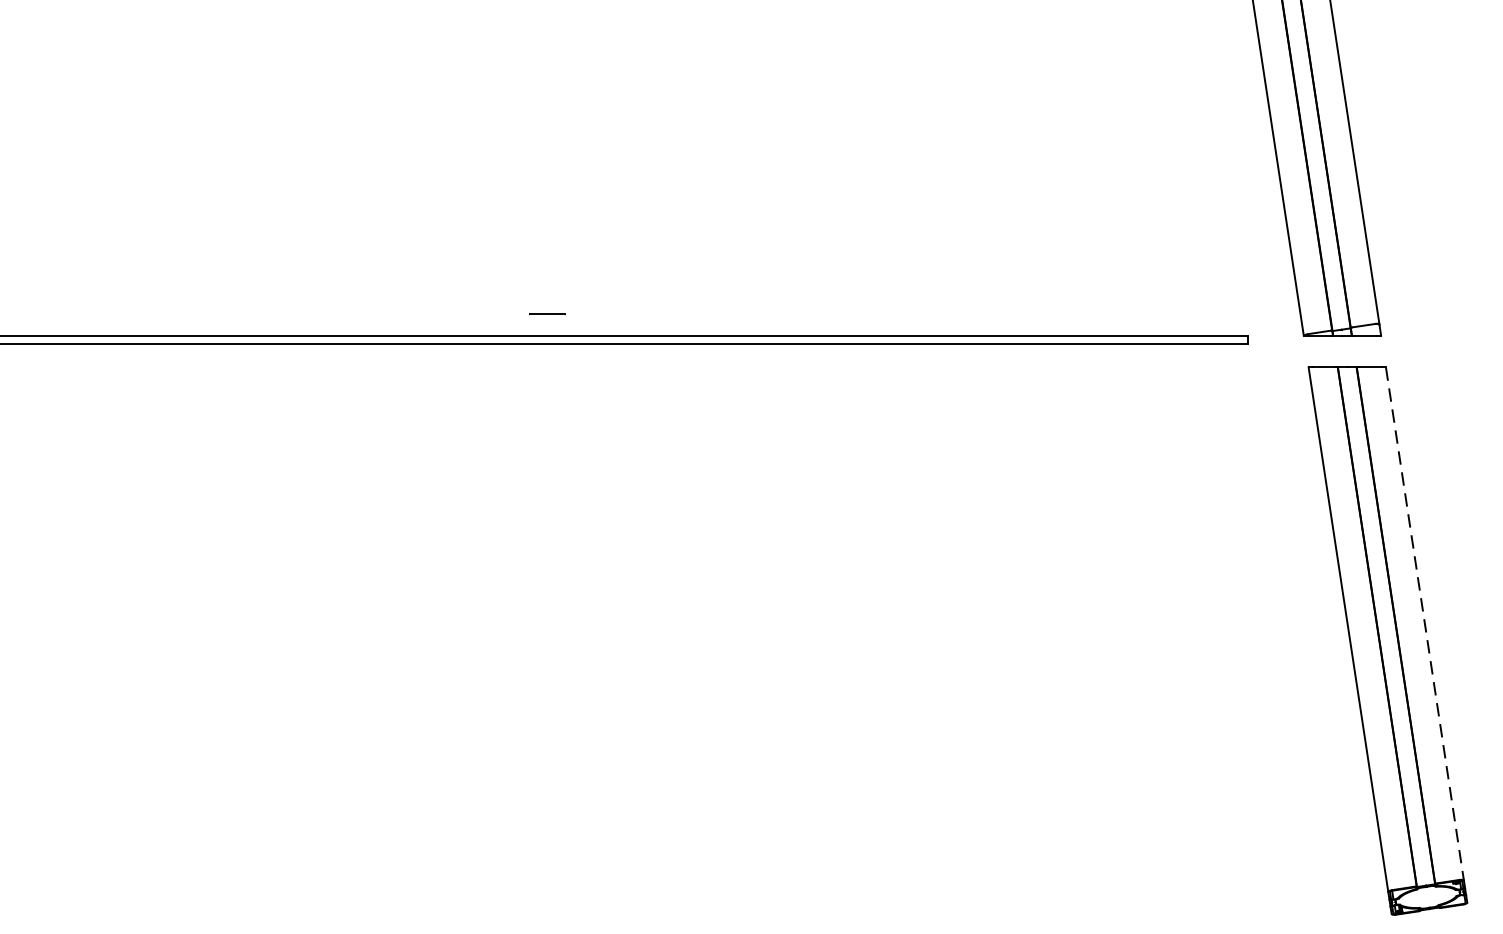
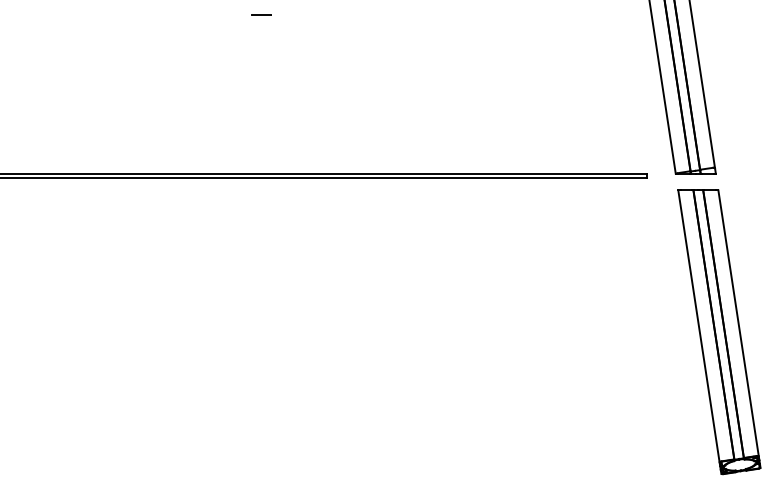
line: (547, 313) -> (261, 14), moved
line: (1424, 624) -> (738, 323), dashed -> solid

